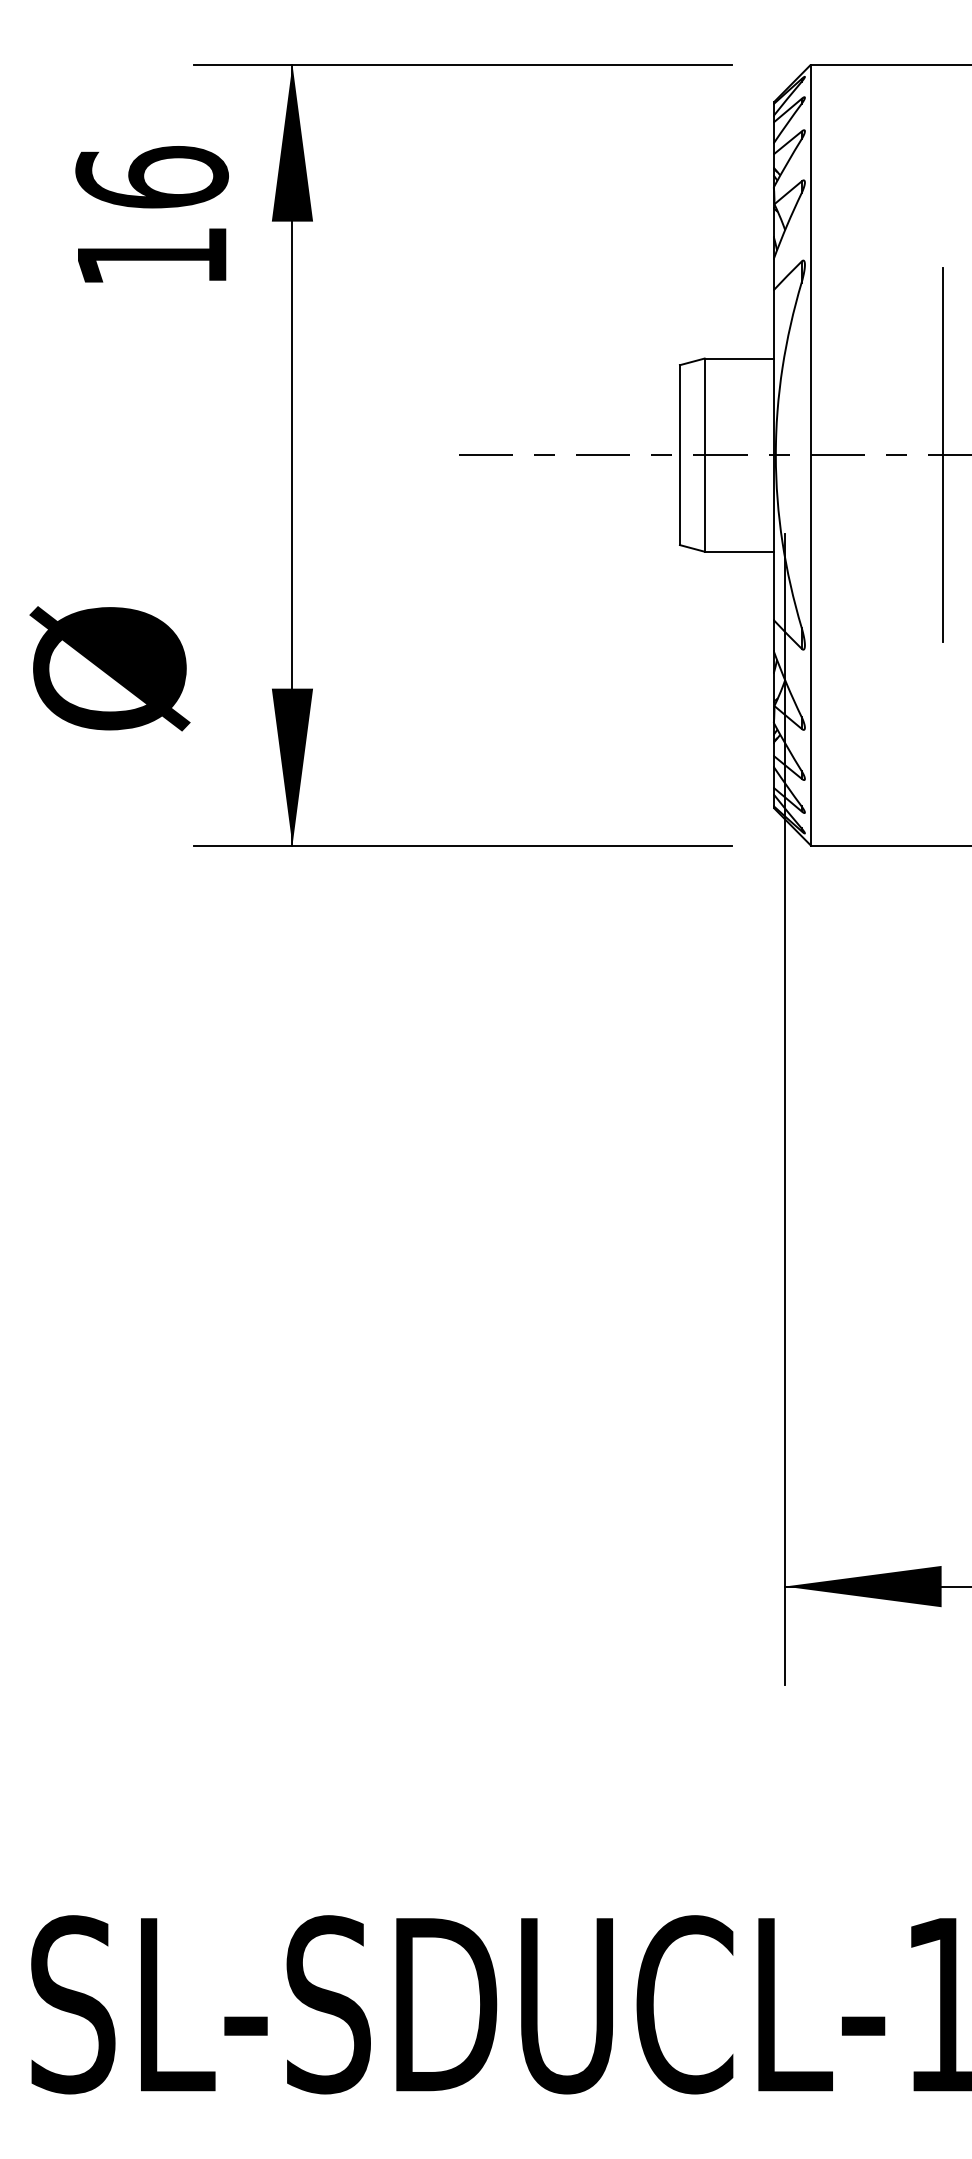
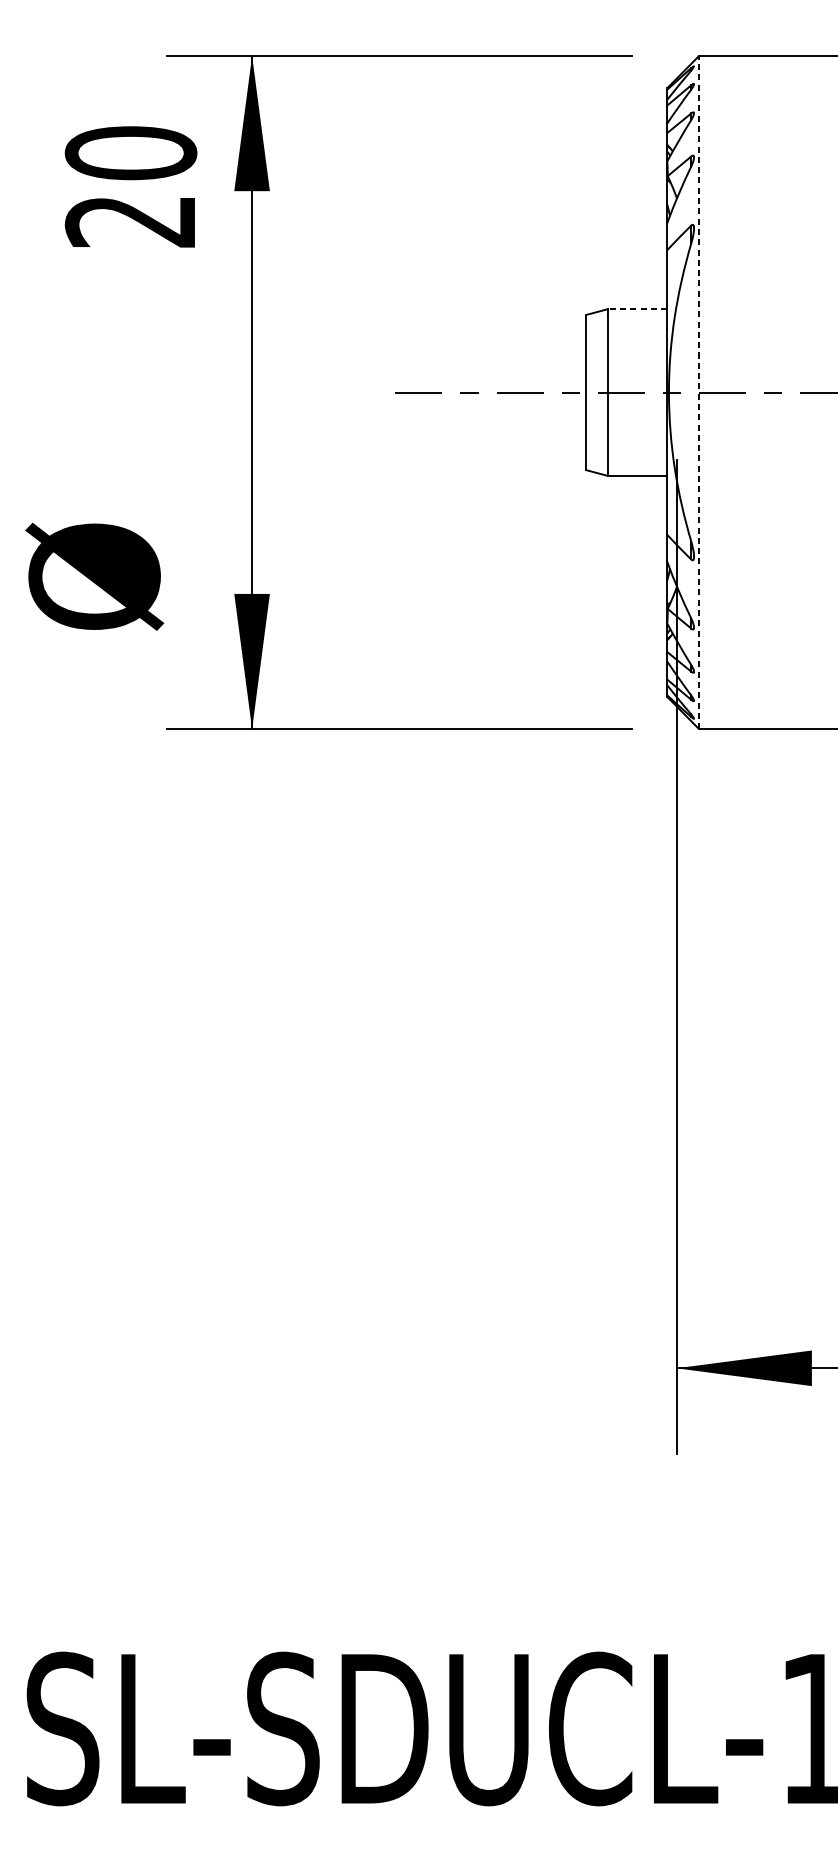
text: (151, 216) -> (130, 186), 16 -> 20
line: (739, 358) -> (637, 309), solid -> dashed
line: (810, 454) -> (698, 391), solid -> dashed
line: (942, 454) -> (812, 391), removed

